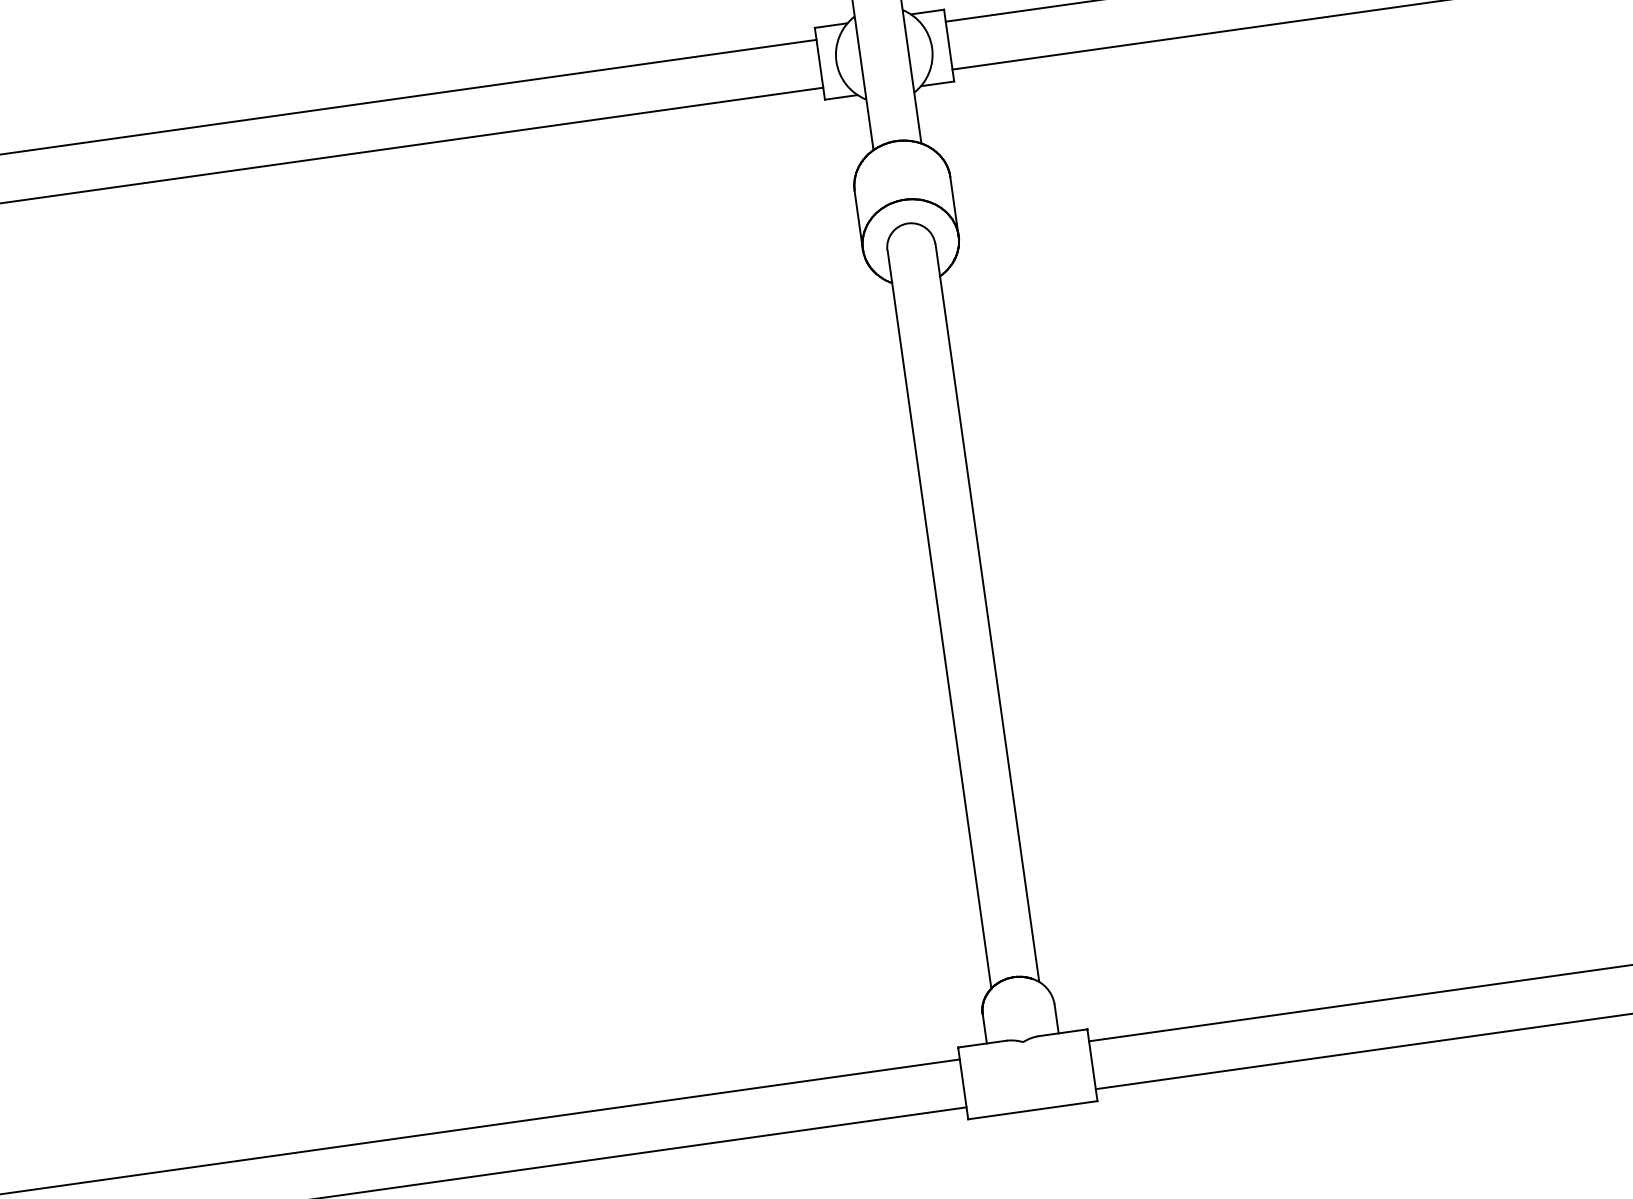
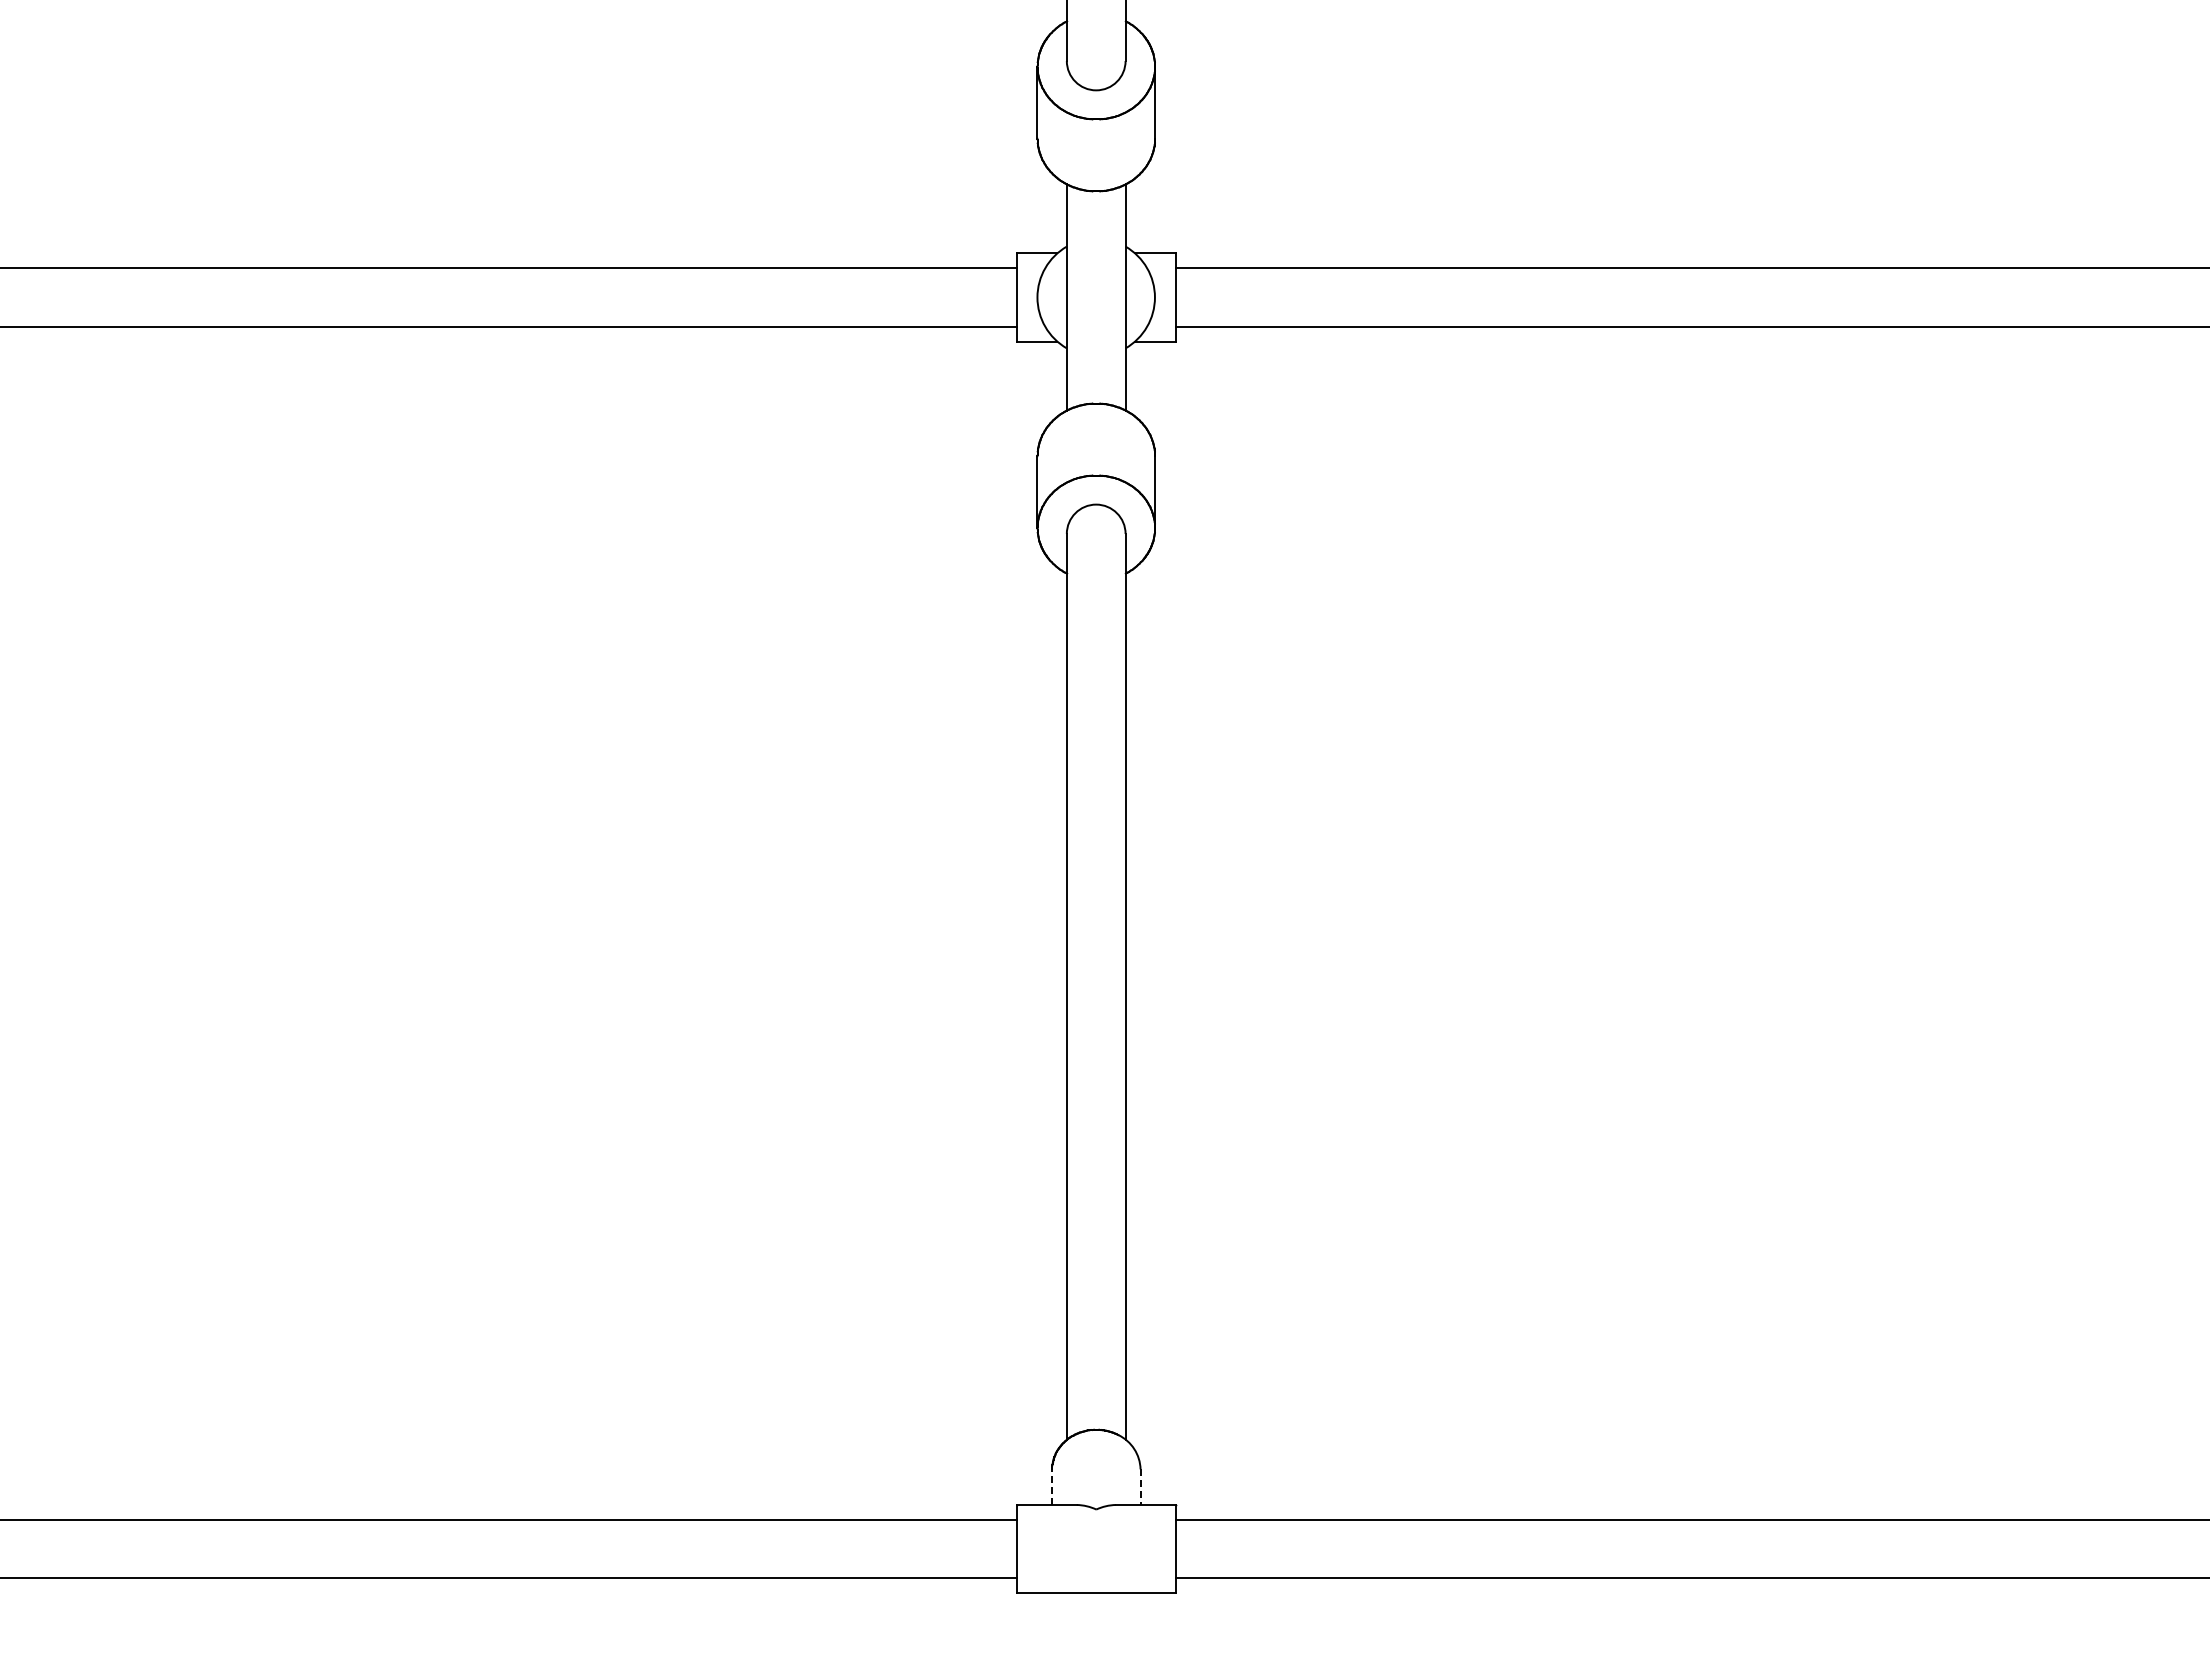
line: (1056, 1019) -> (1140, 1487), solid -> dashed
line: (984, 1029) -> (1052, 1487), solid -> dashed

